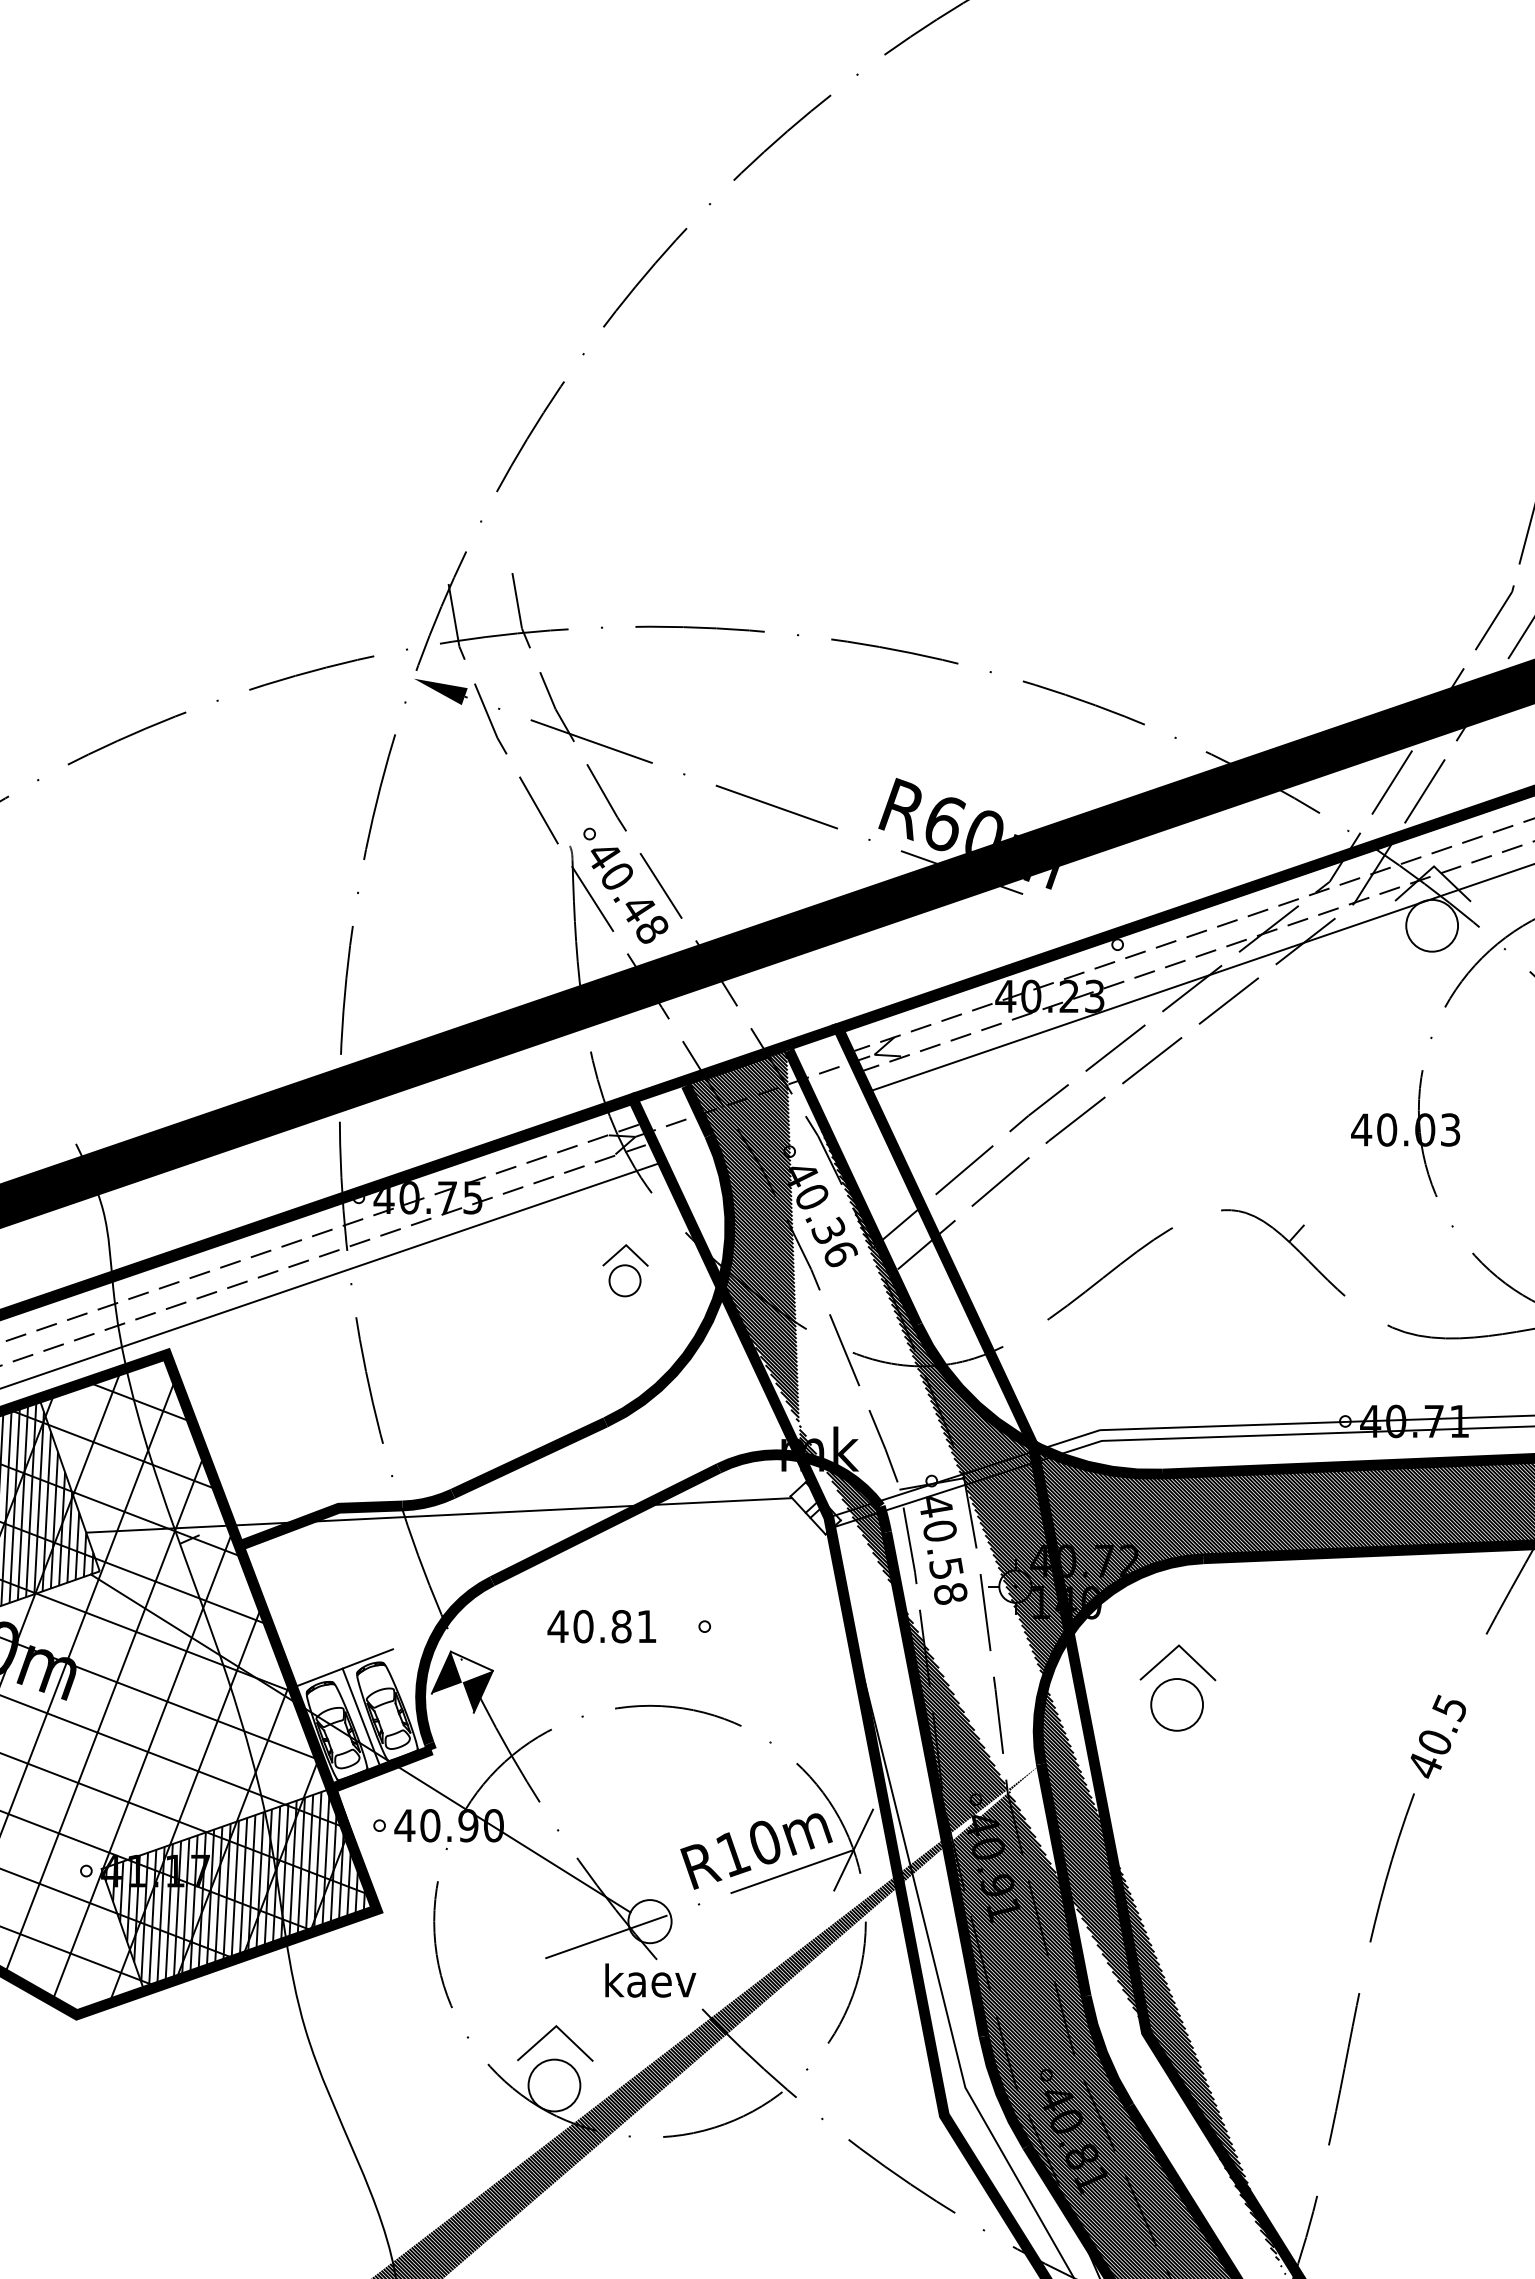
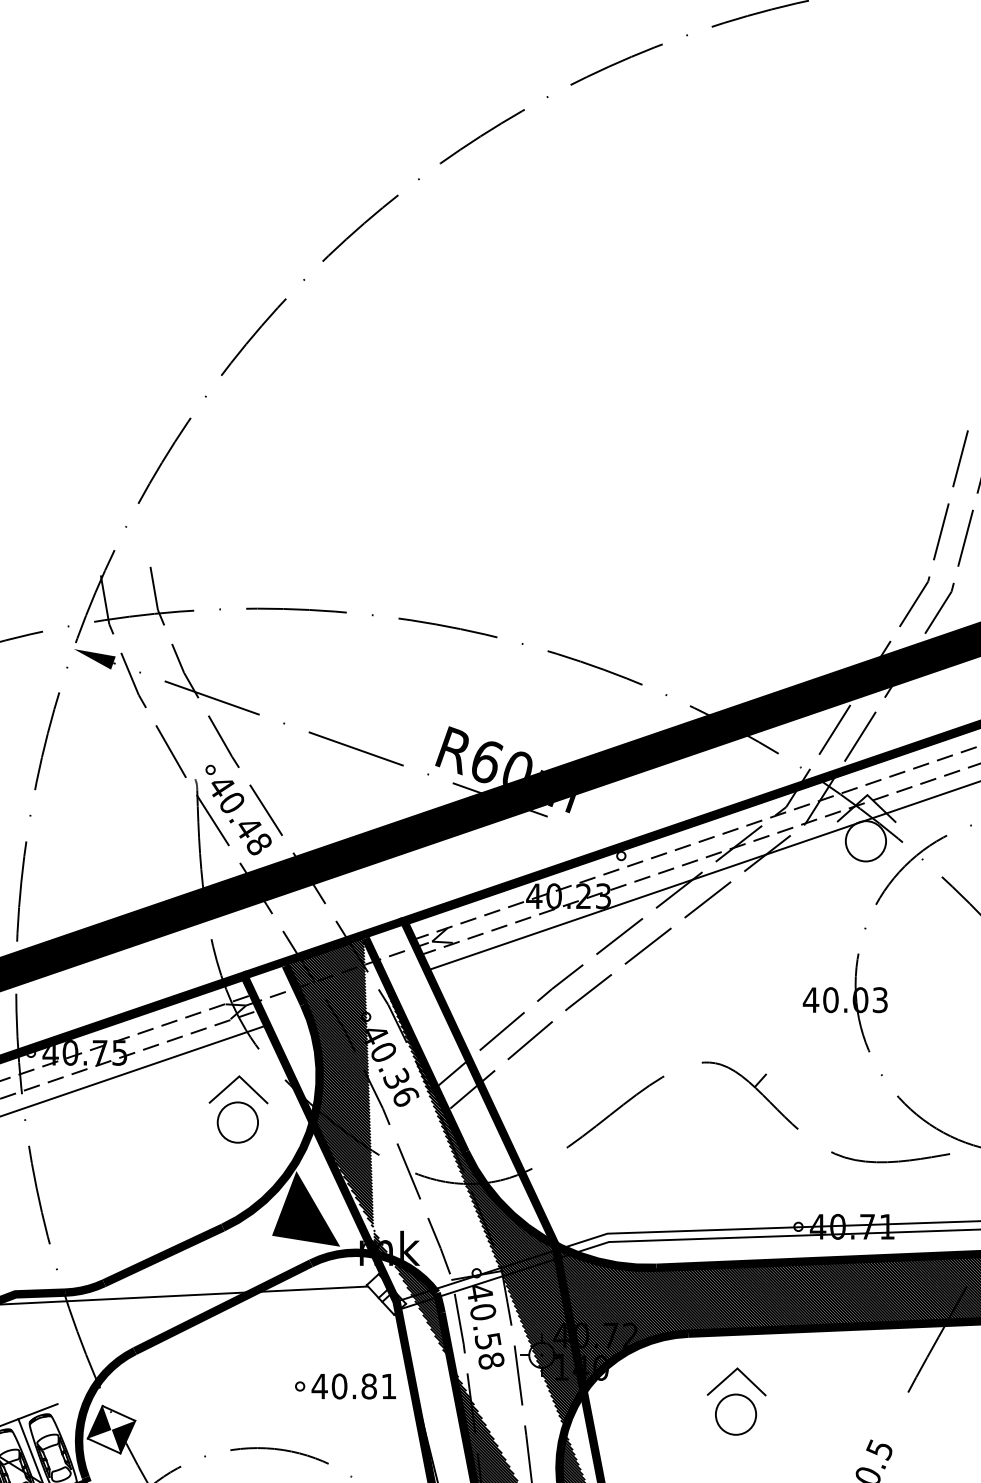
part: (625, 1270) -> (238, 1109), size x1.67
fill: (712, 1398) -> (306, 1209), added
text: (601, 1626) -> (353, 1386), moved
part: (1177, 1687) -> (736, 1401), moved
line: (452, 1702) -> (103, 1445), added

